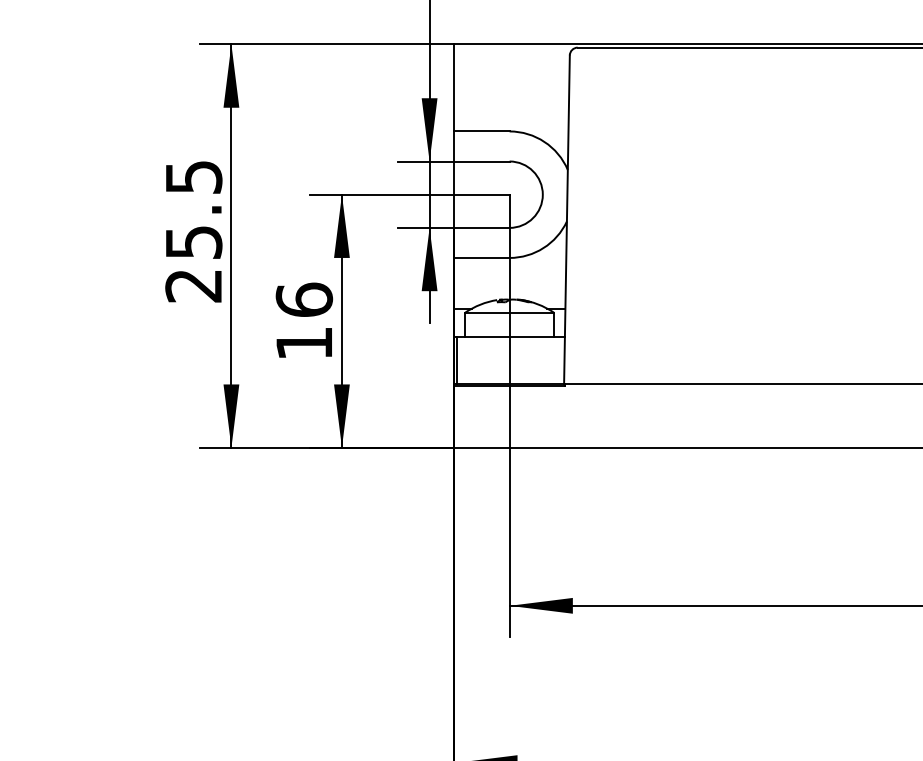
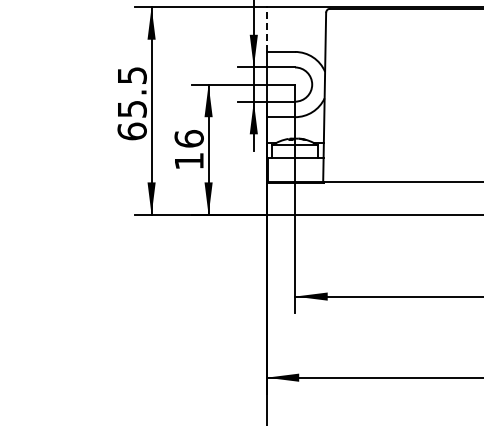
line: (454, 87) -> (266, 29), solid -> dashed
text: (192, 285) -> (131, 131), 25.5 -> 65.5

